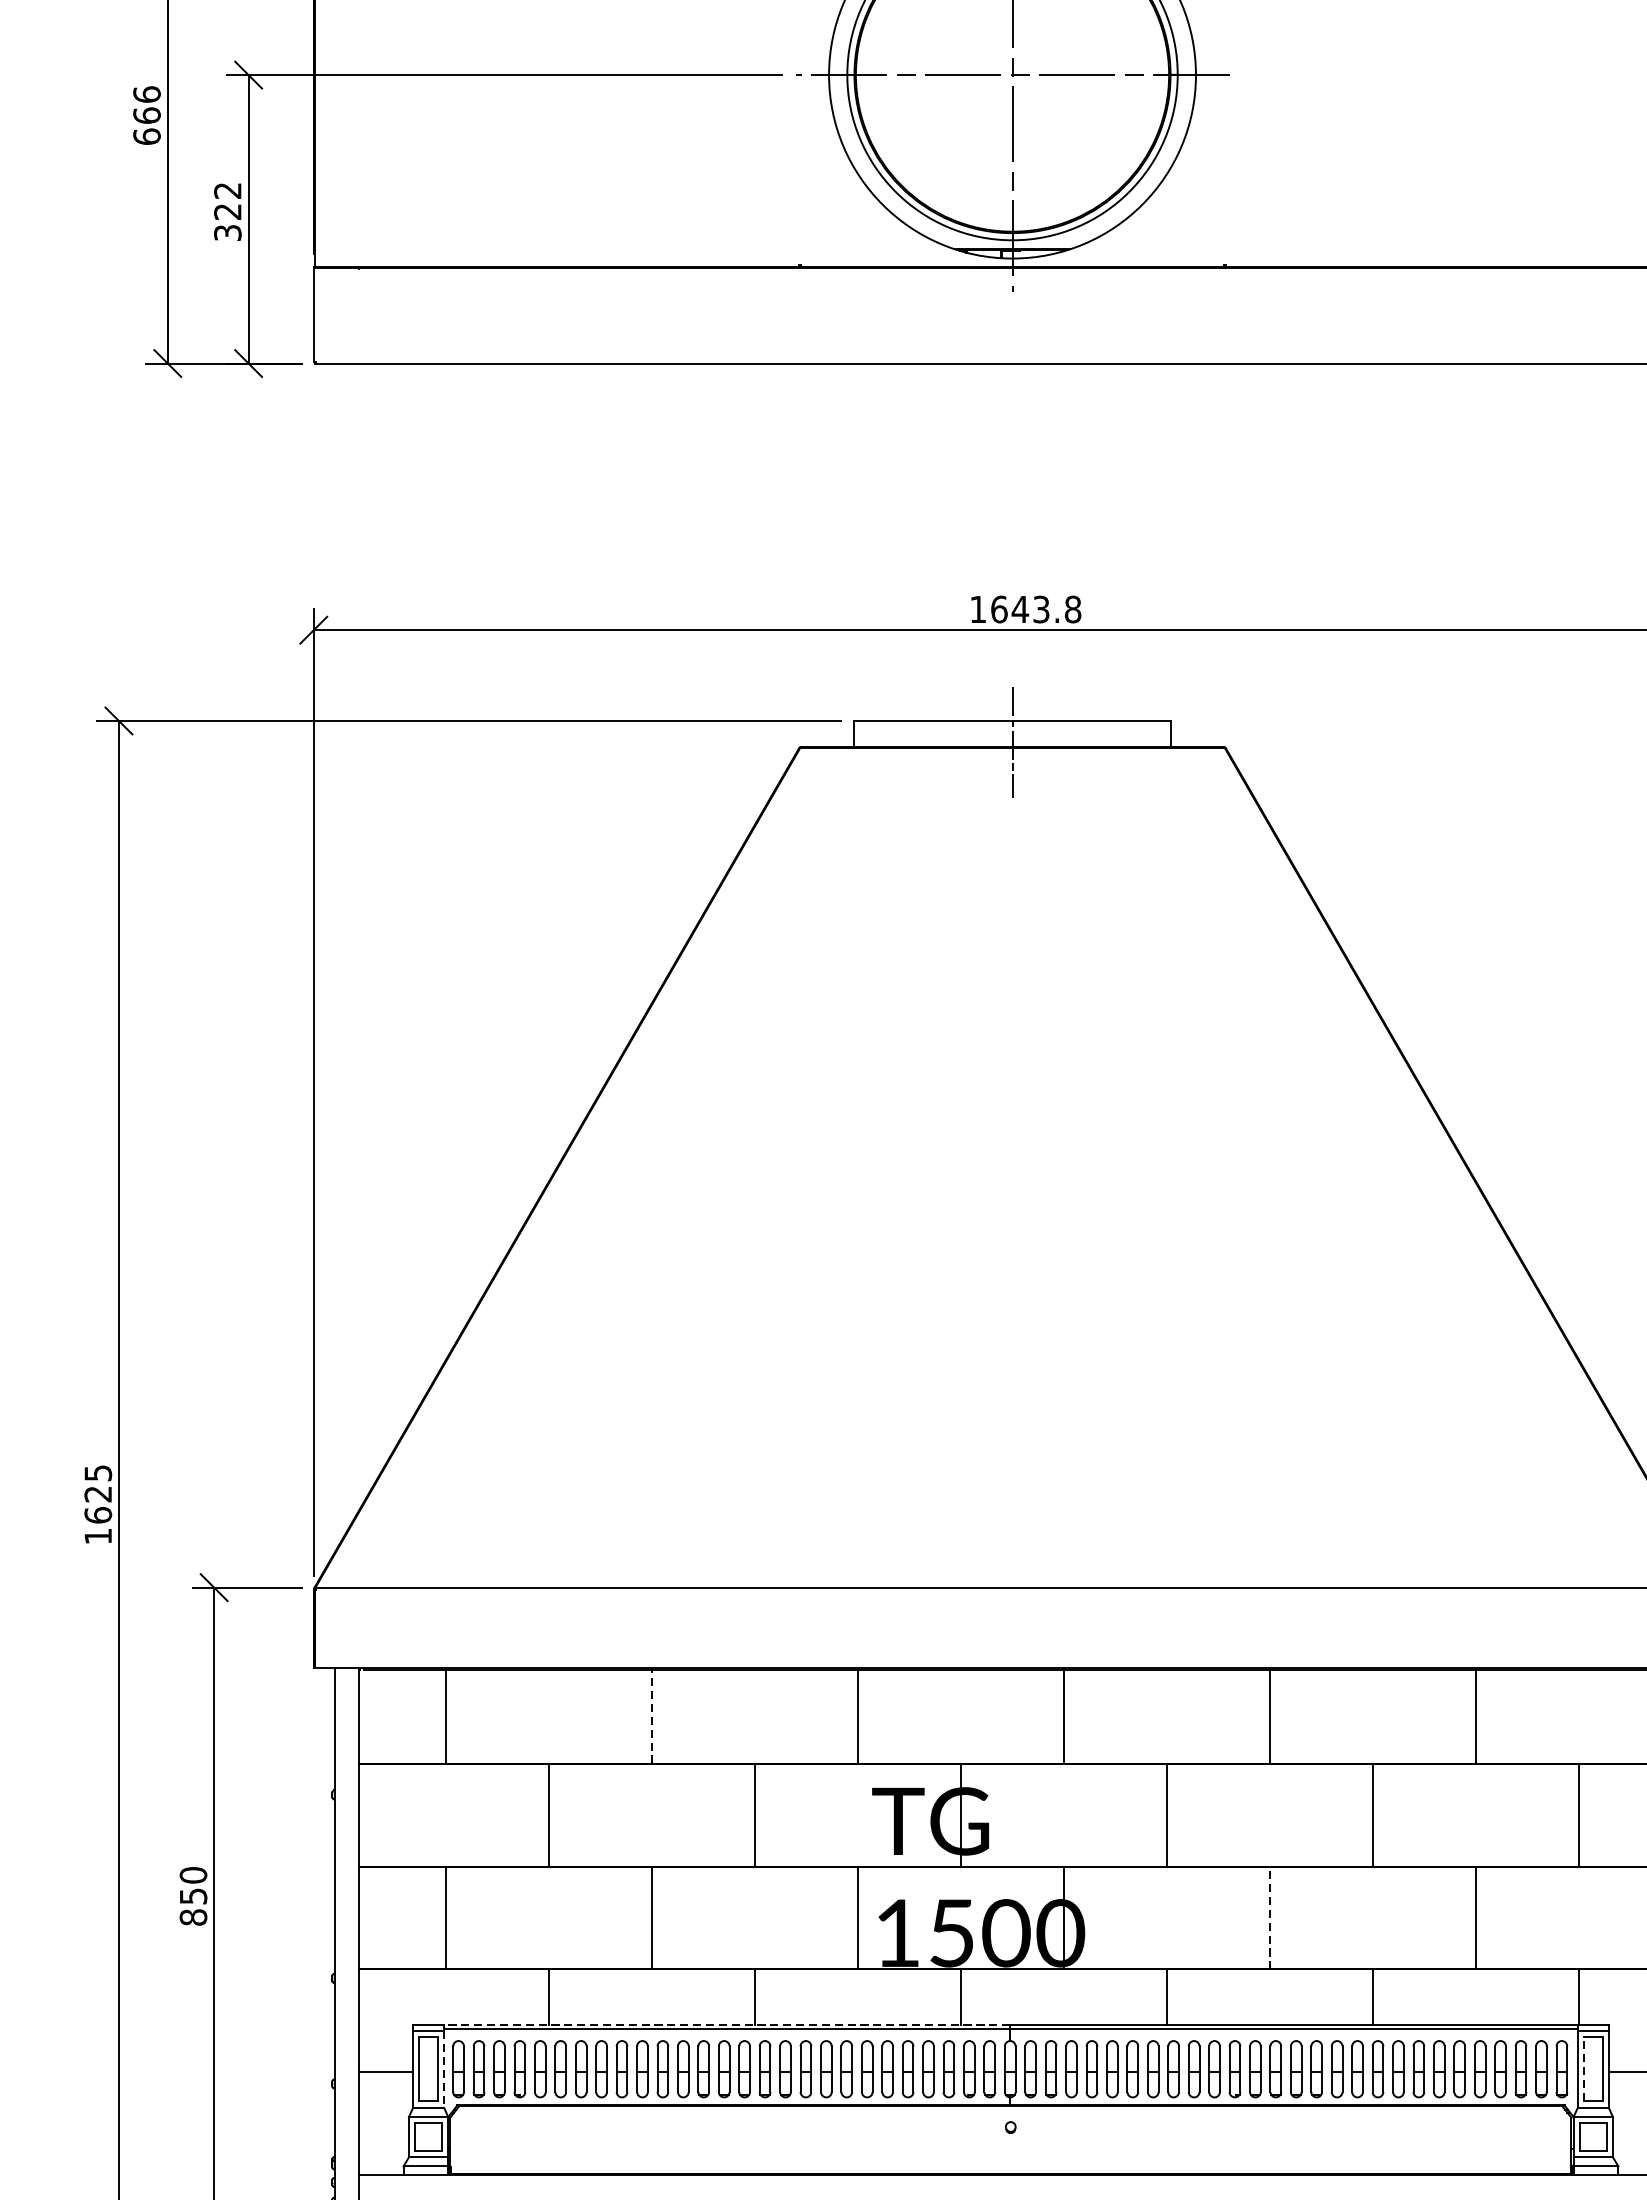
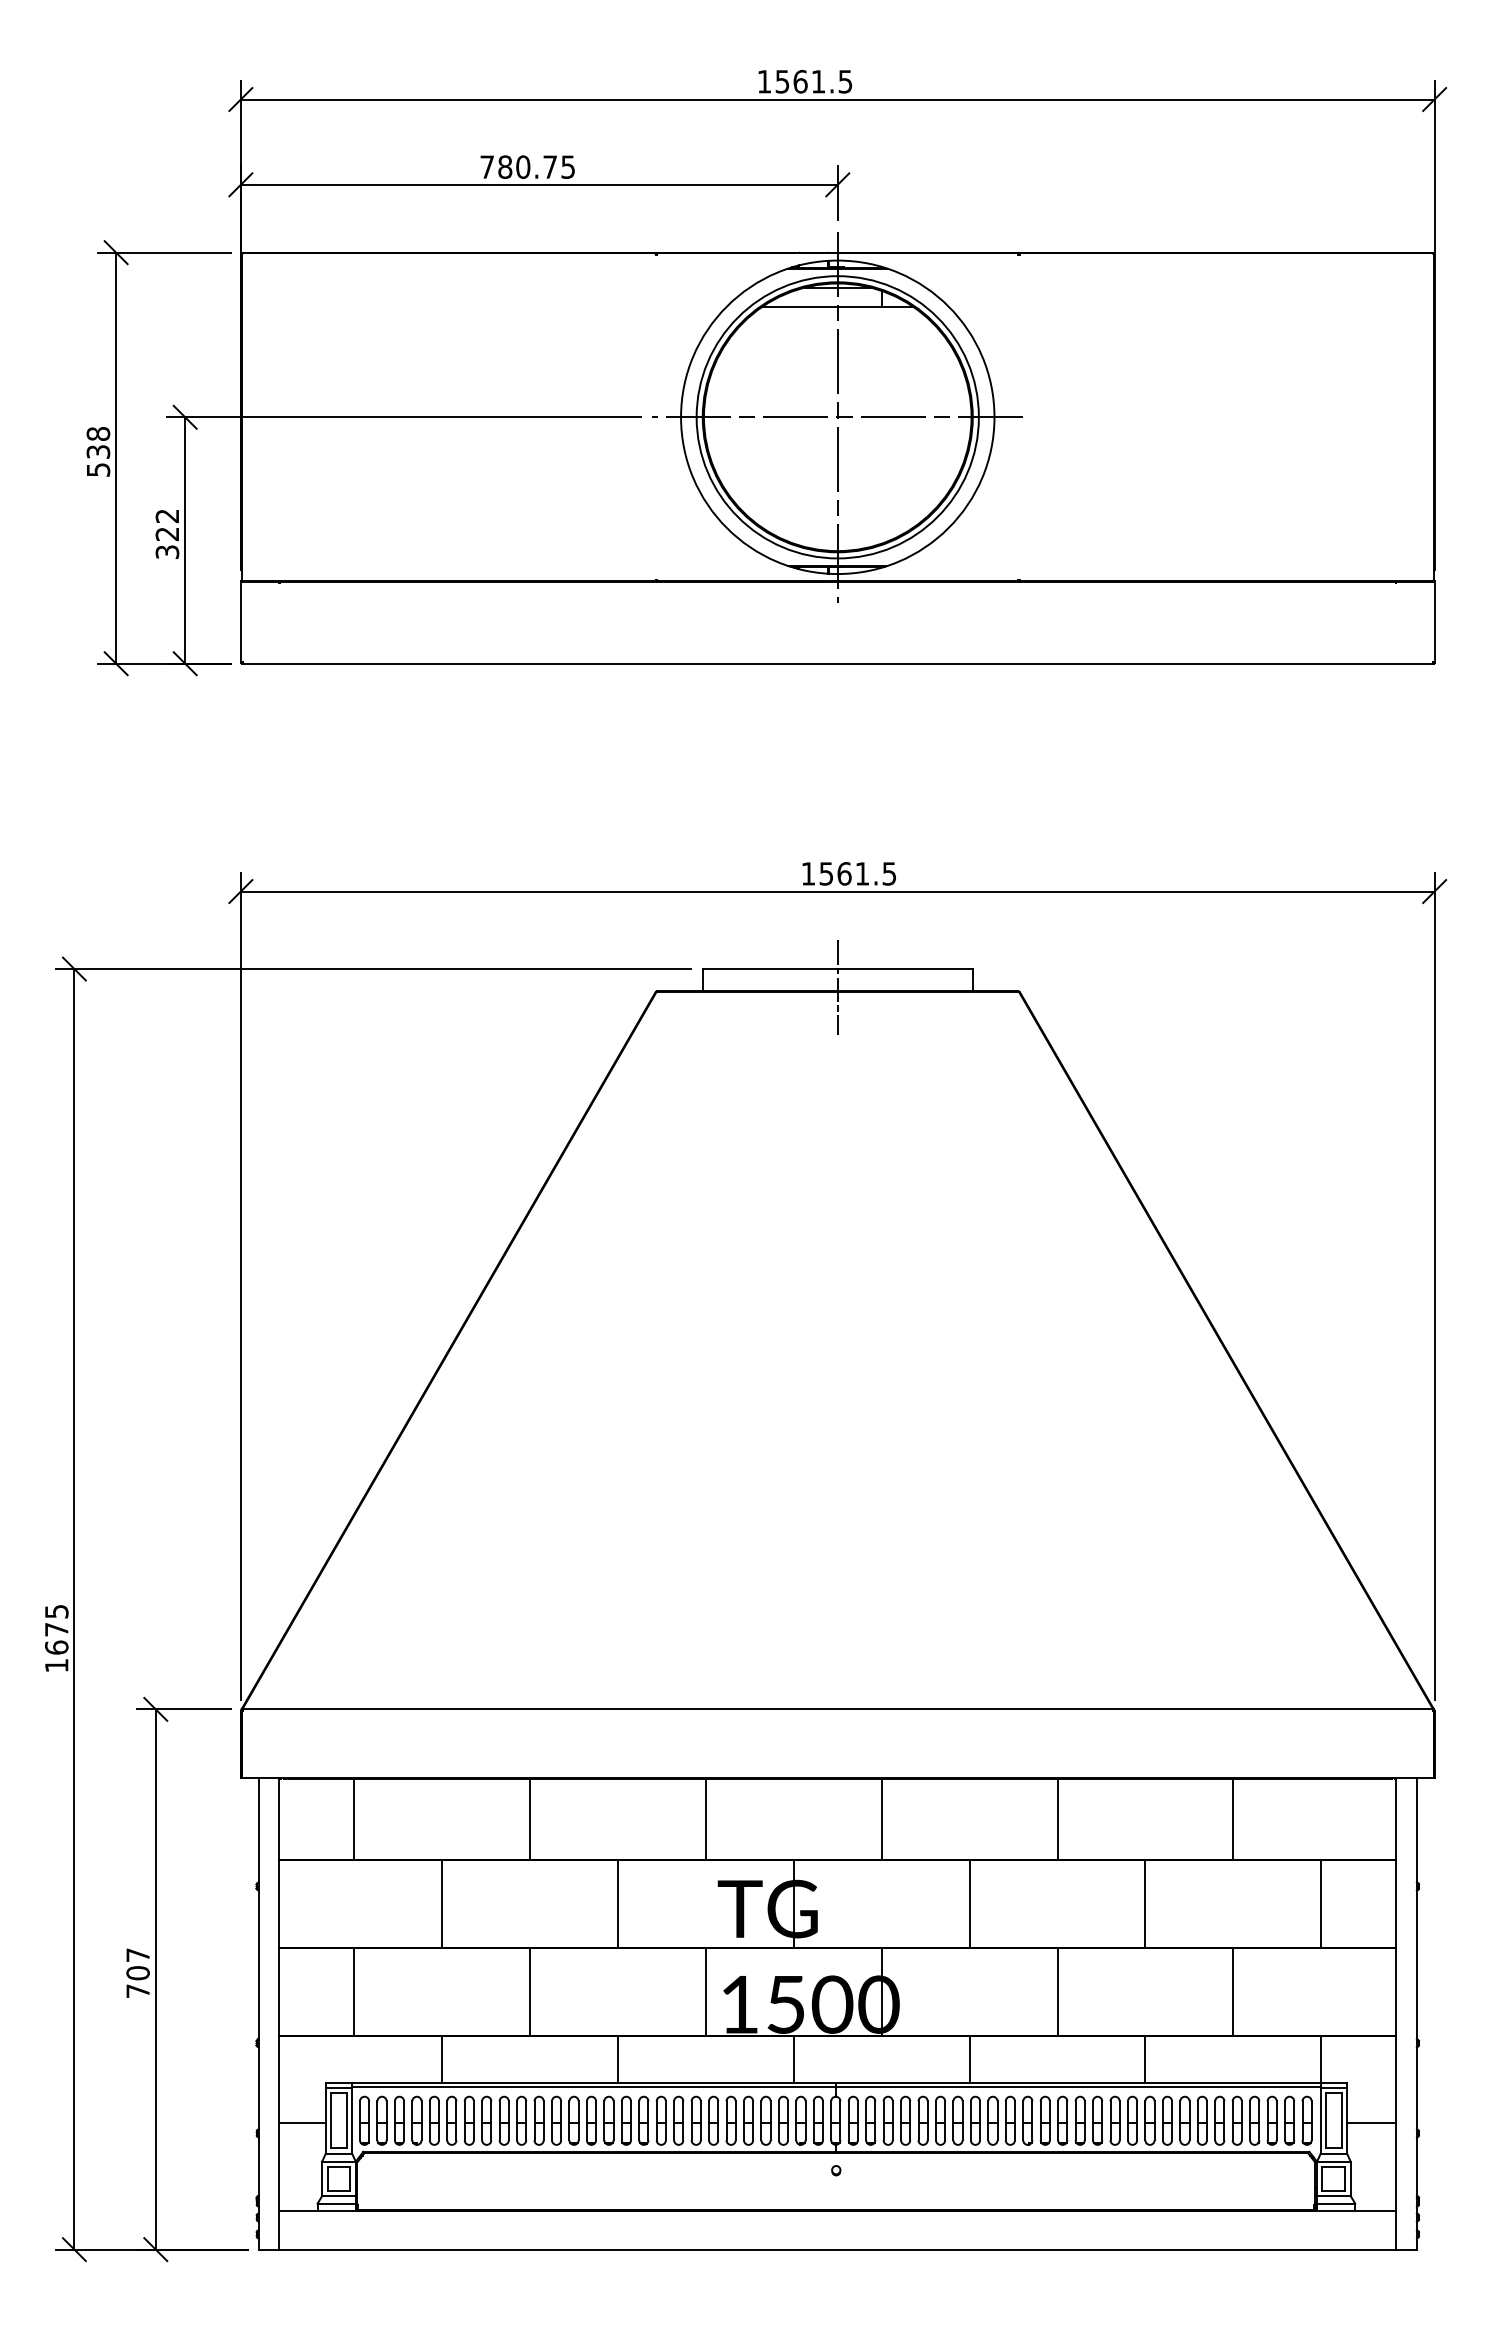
text: (147, 115) -> (98, 451), 666 -> 538
text: (1035, 609) -> (857, 873), 1643.8 -> 1561.5
text: (97, 1494) -> (56, 1629), 1625 -> 1675
line: (652, 1716) -> (530, 1819), dashed -> solid
text: (192, 1896) -> (137, 1973), 850 -> 707
line: (1269, 1917) -> (1057, 1991), dashed -> solid
line: (727, 2024) -> (594, 2082), dashed -> solid
line: (1583, 2068) -> (1325, 2120), dashed -> solid
line: (444, 2070) -> (352, 2121), dashed -> solid

